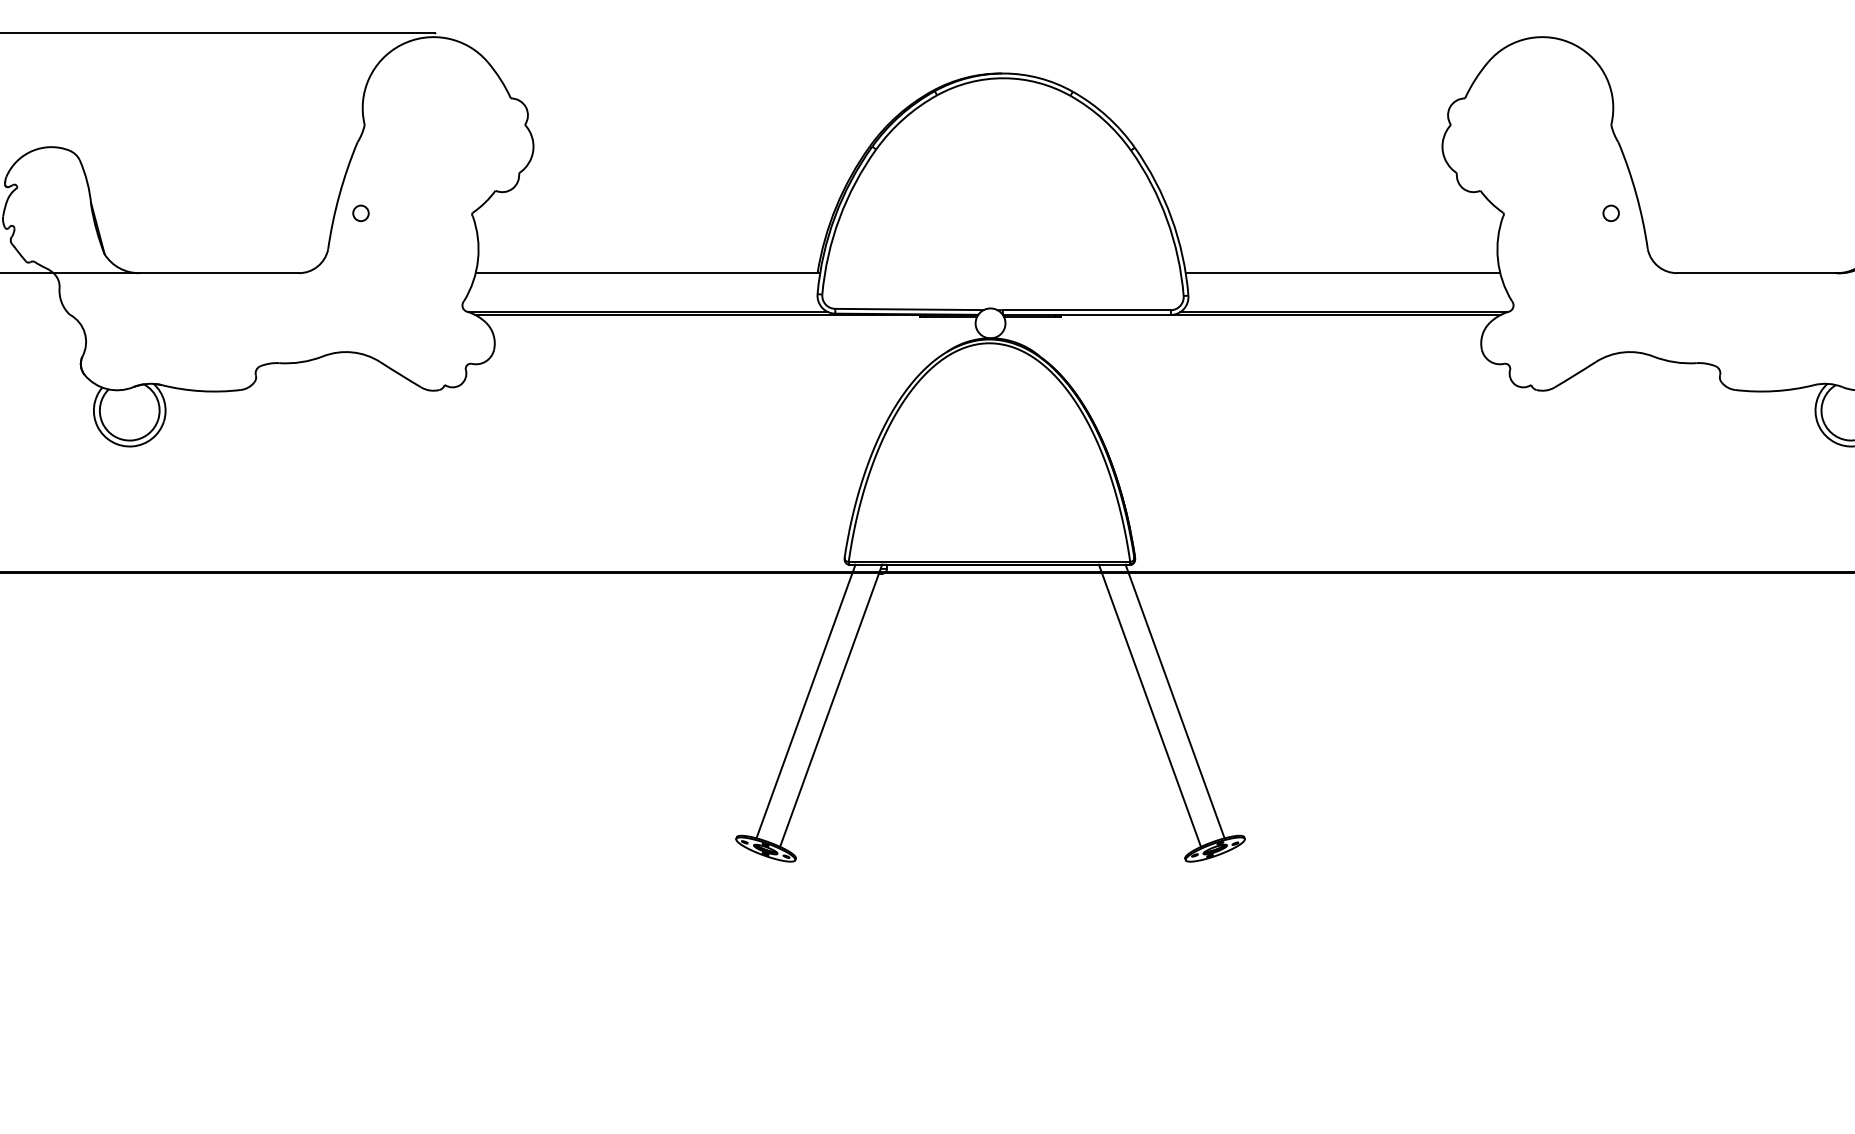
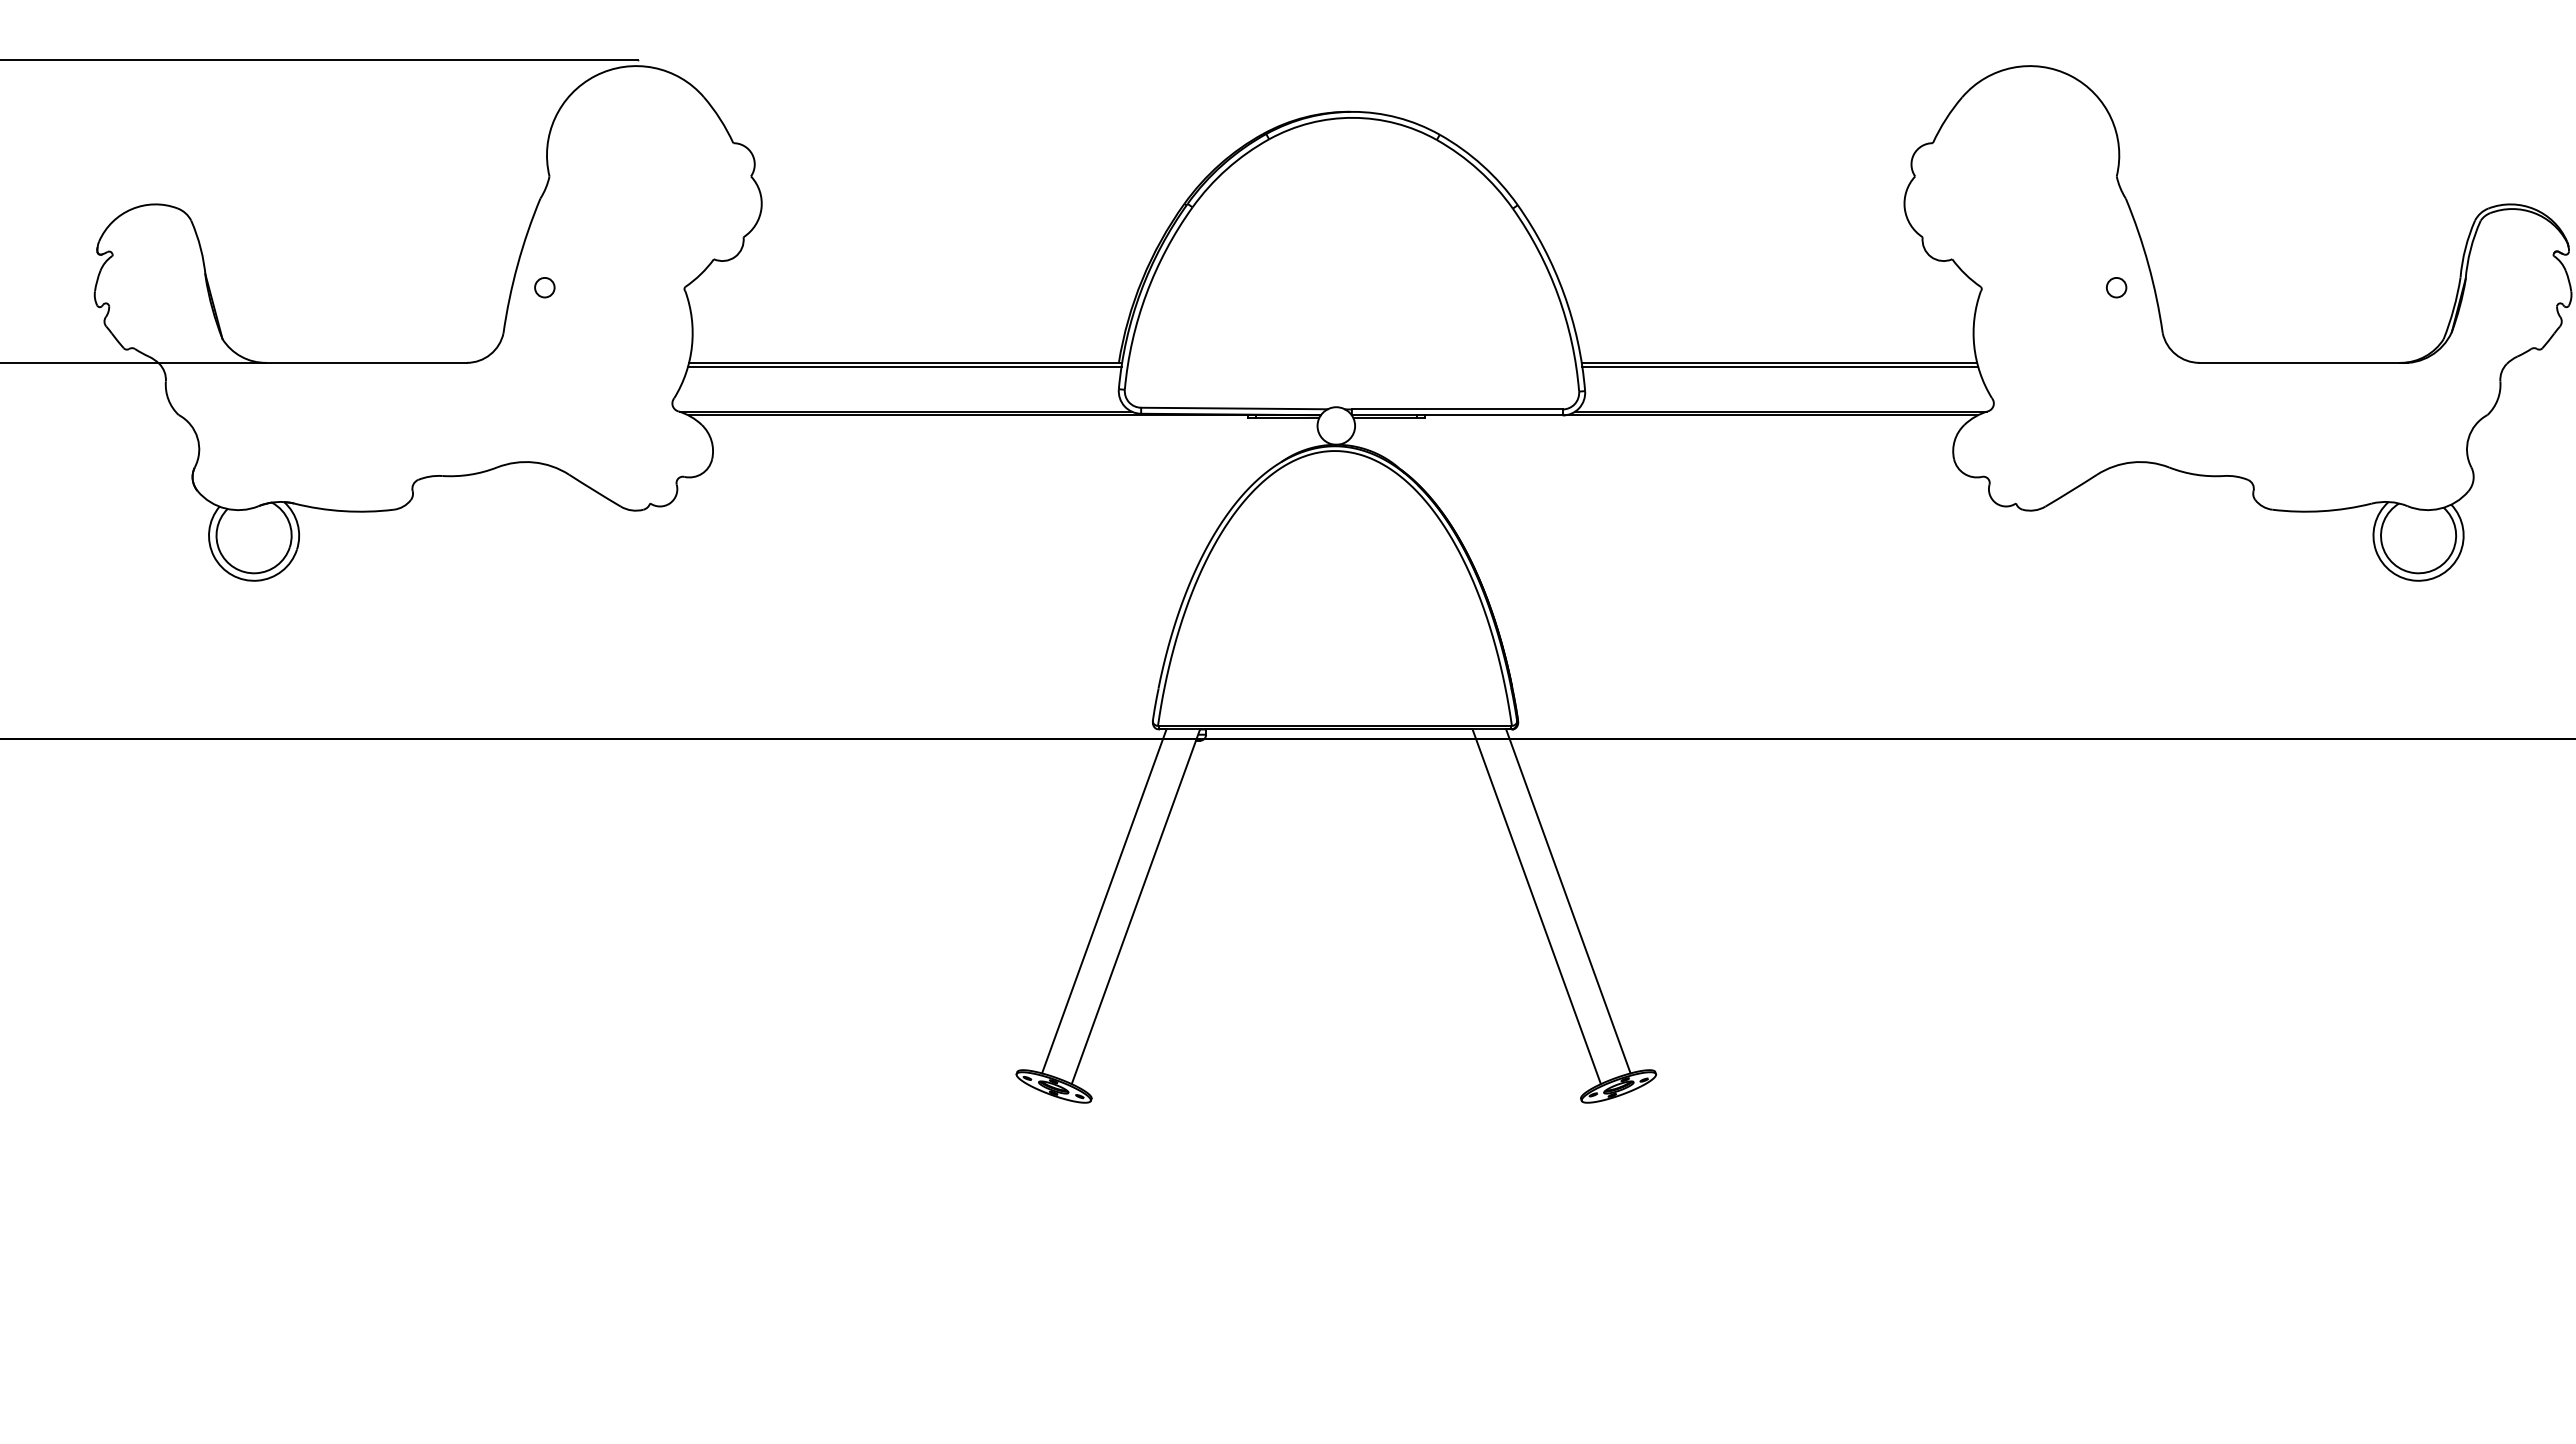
line: (647, 276) -> (904, 366), added
line: (1343, 276) -> (1780, 366), added

